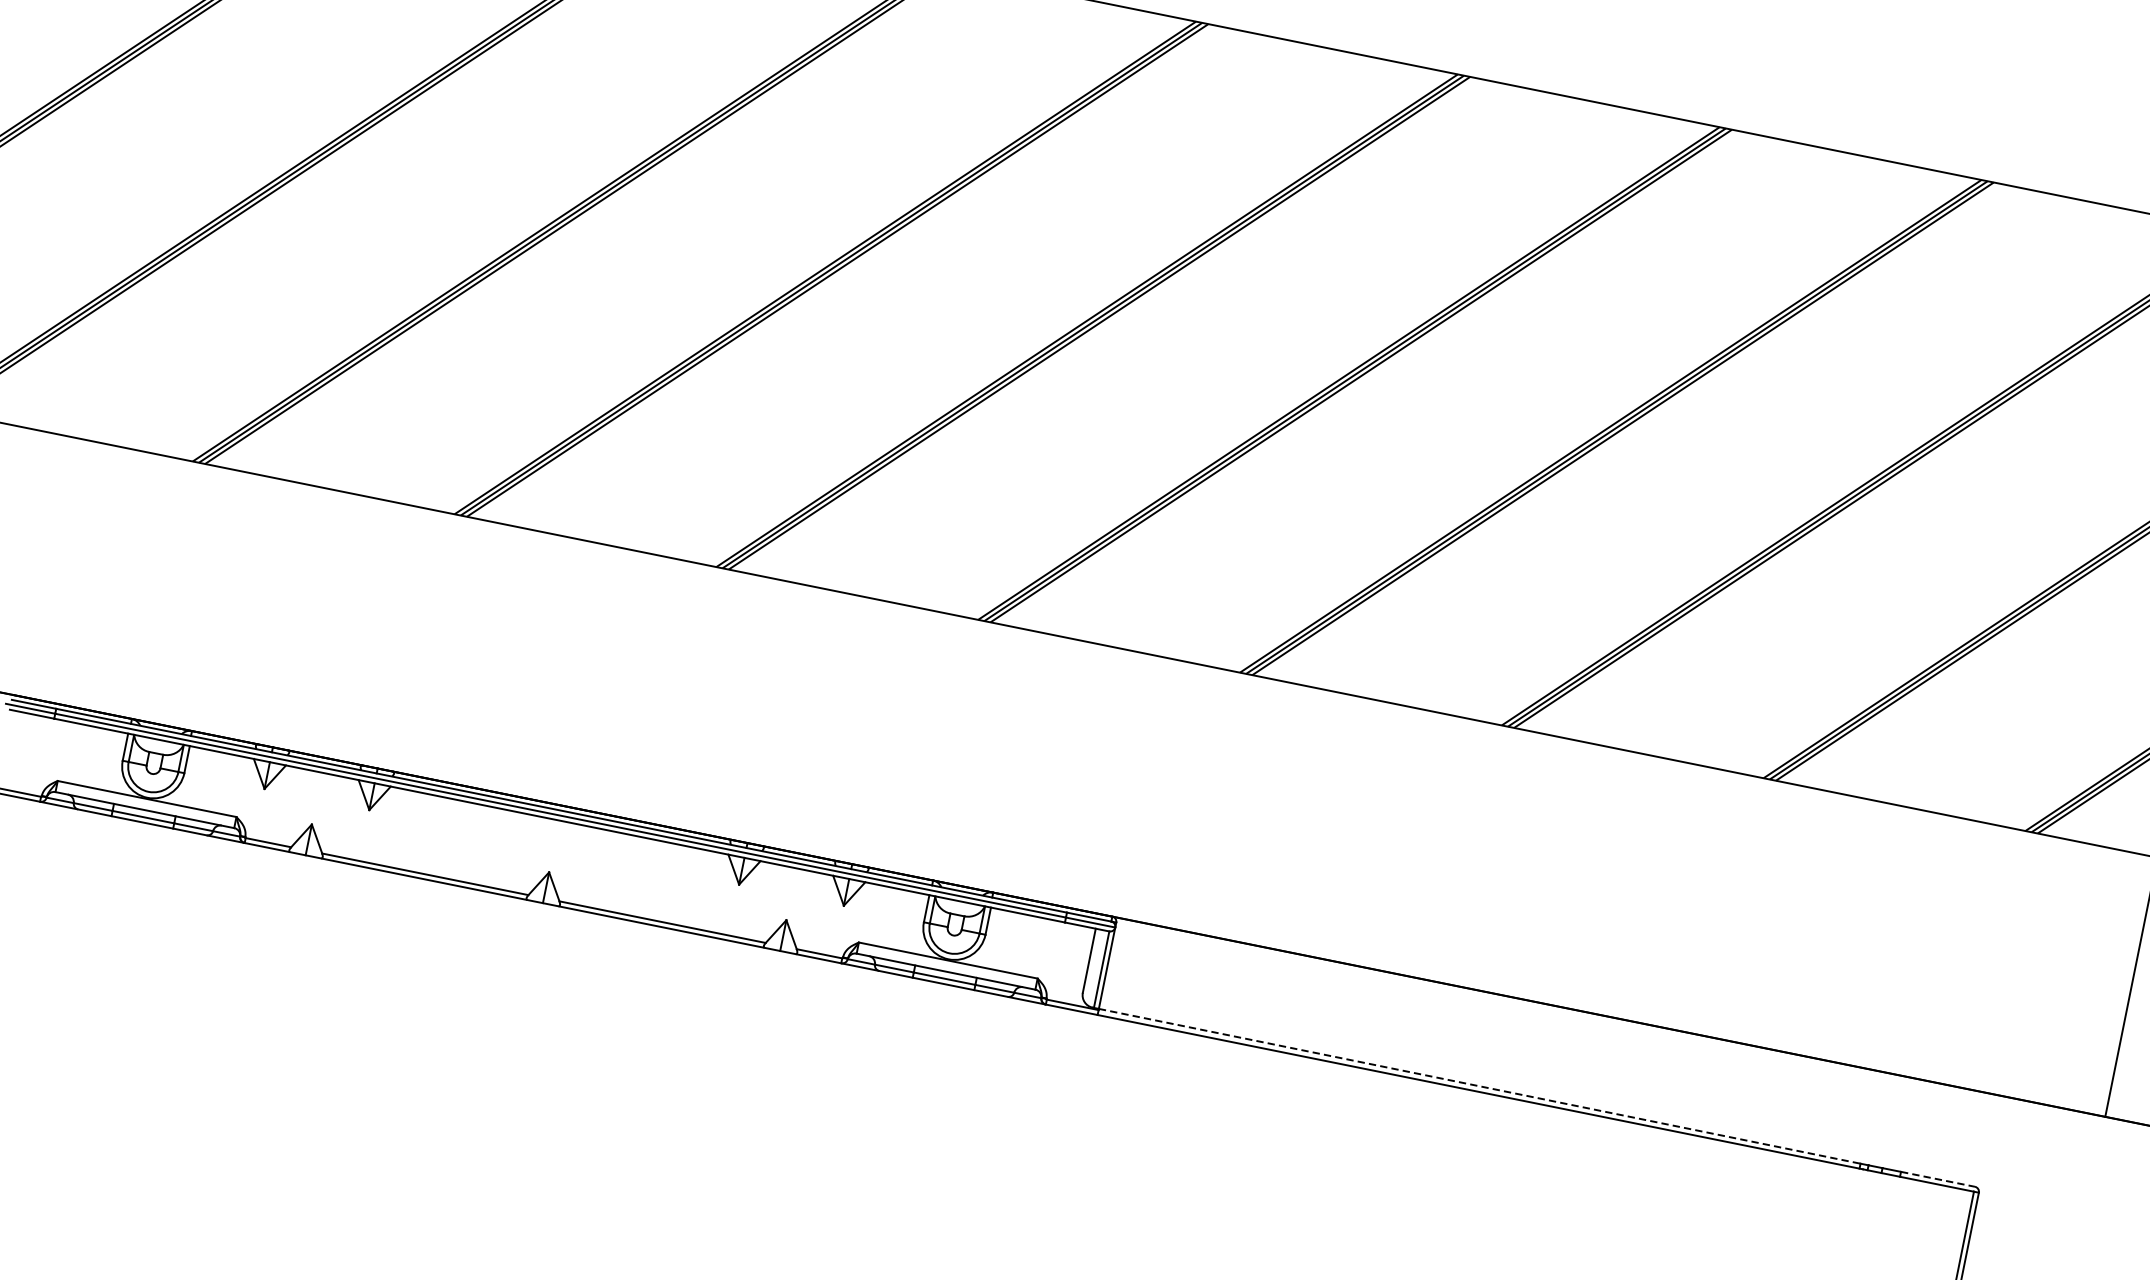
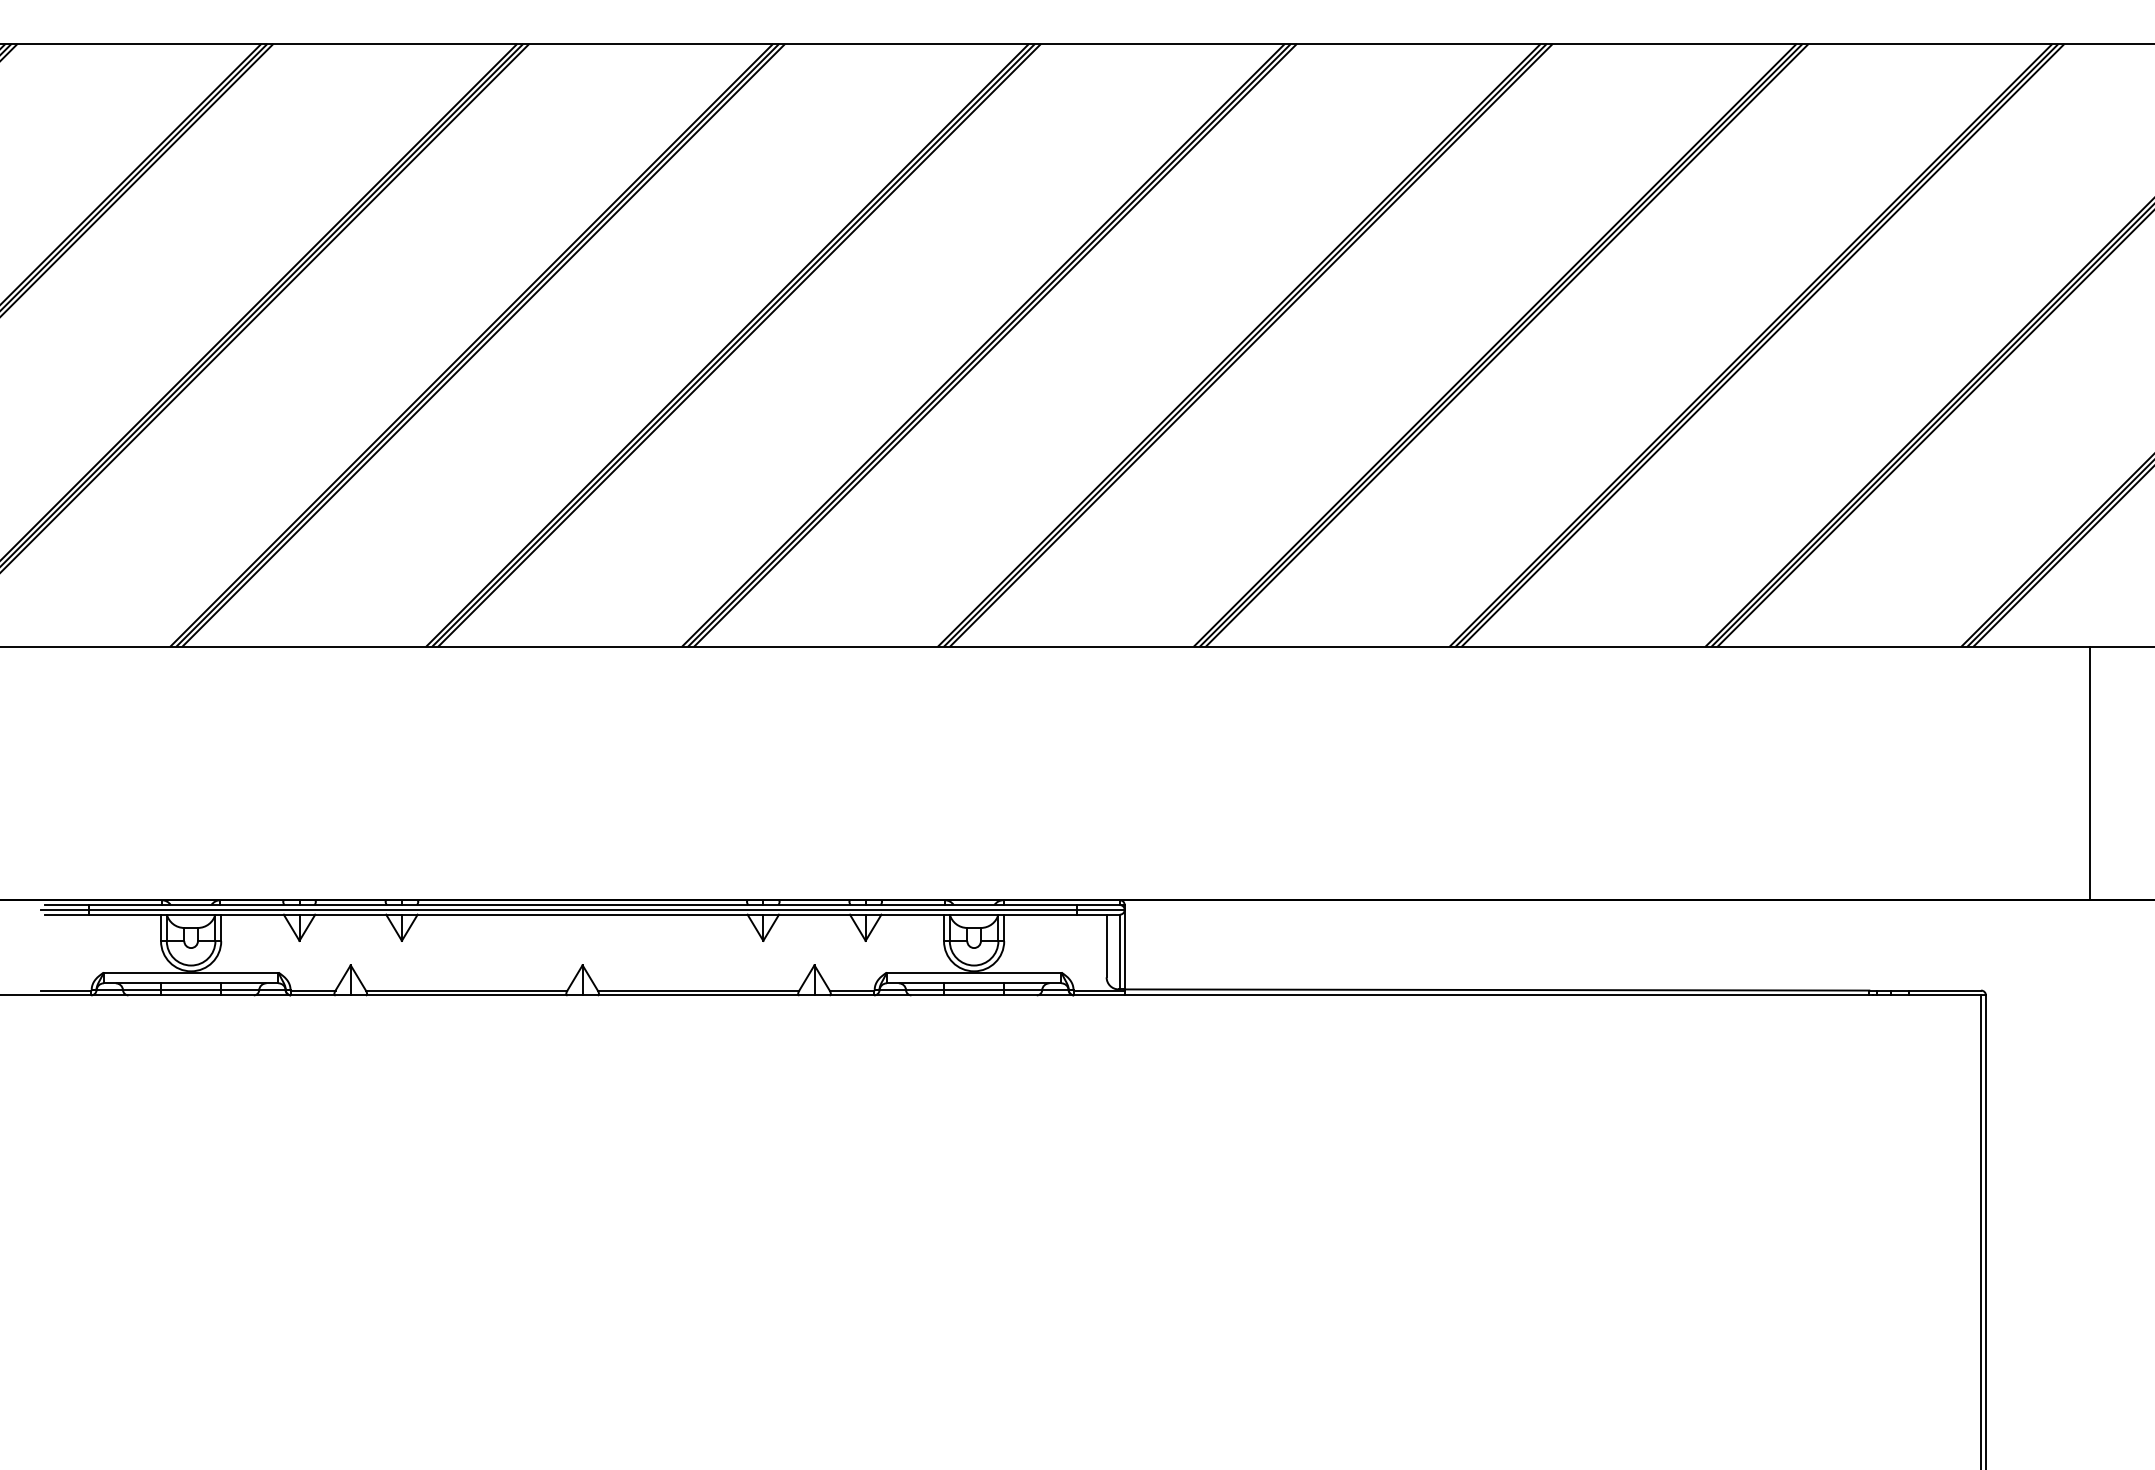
line: (1480, 1086) -> (1497, 990), dashed -> solid
line: (1938, 1179) -> (1945, 990), dashed -> solid

